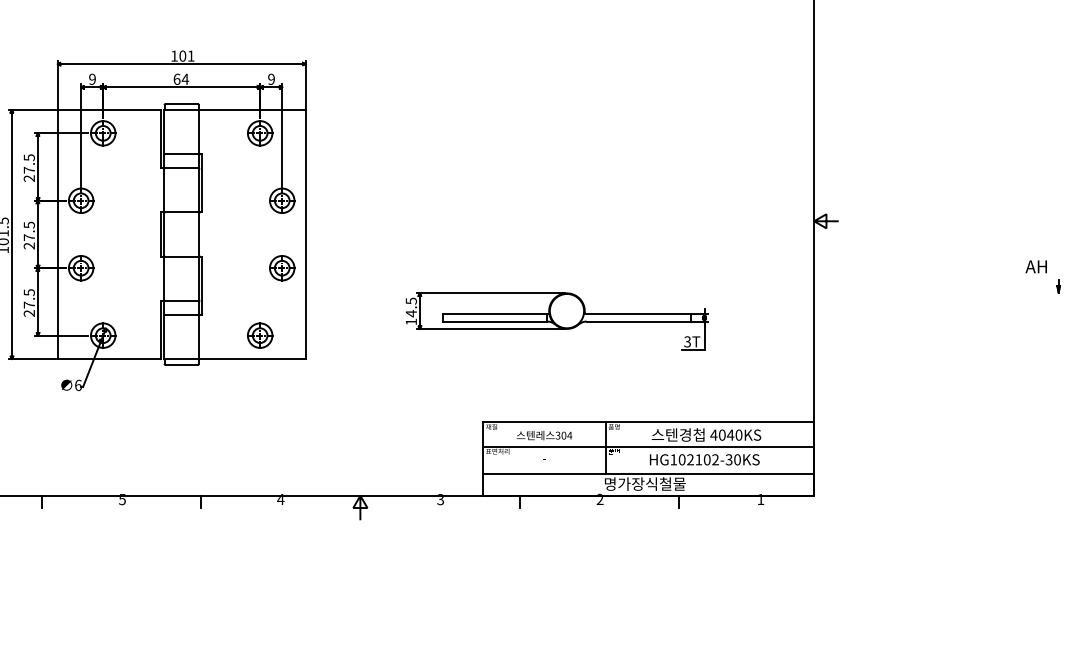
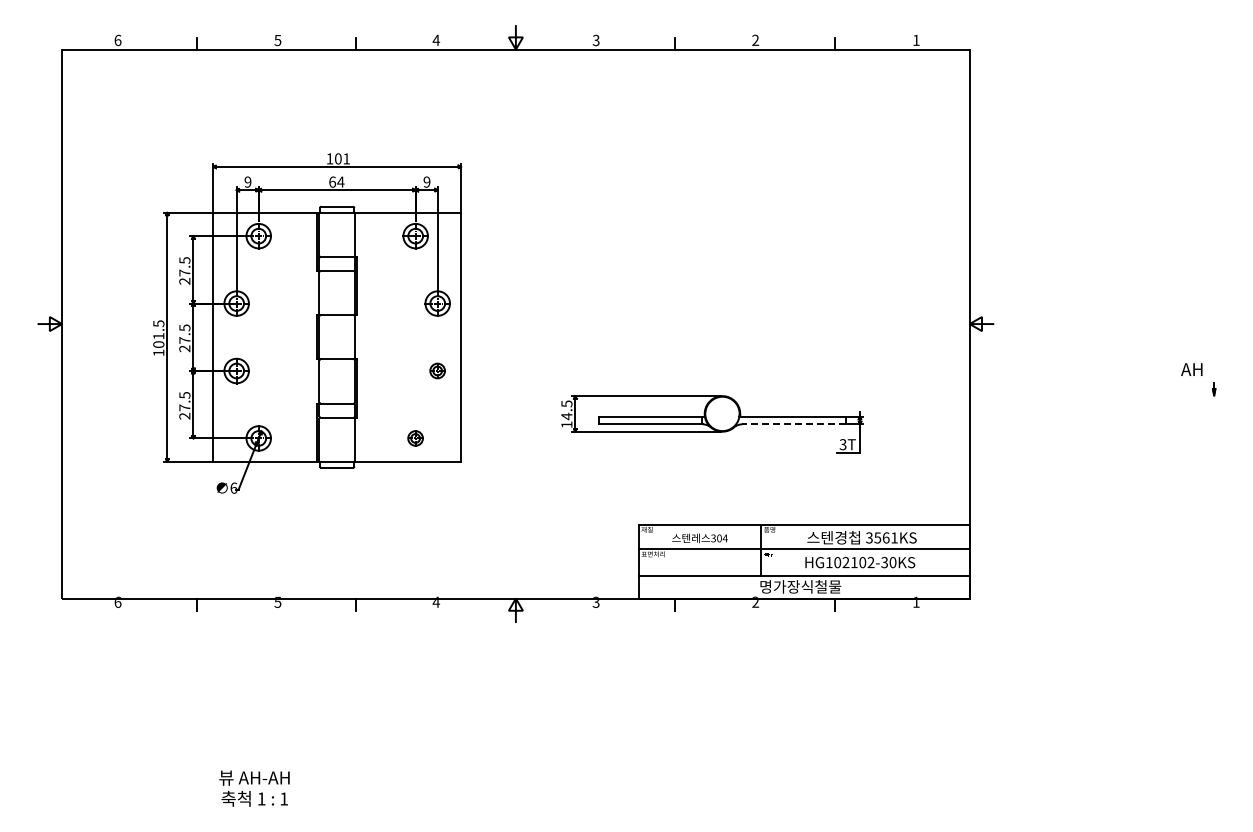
part: (281, 267) -> (437, 370), size x0.6
line: (637, 321) -> (793, 424), solid -> dashed
part: (259, 335) -> (415, 438), size x0.6
text: (725, 434) -> (881, 537), 4040KS -> 3561KS

